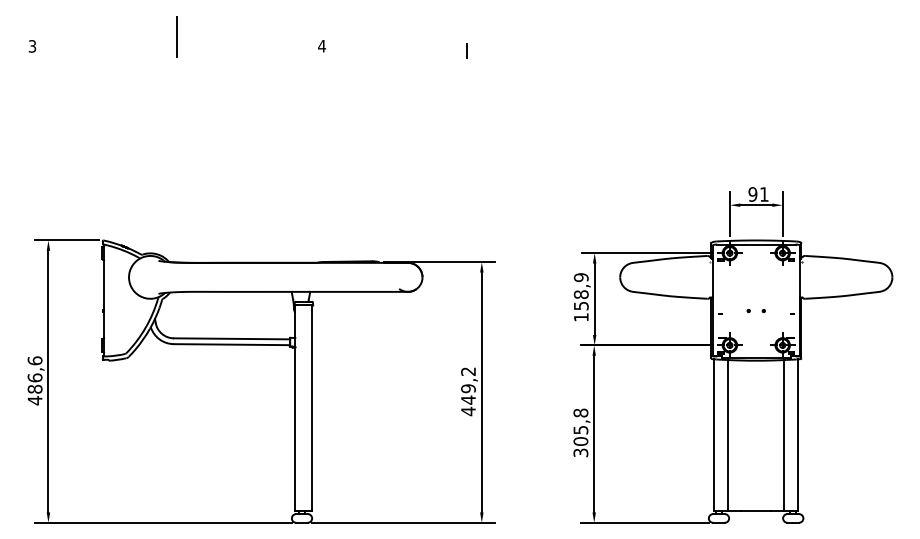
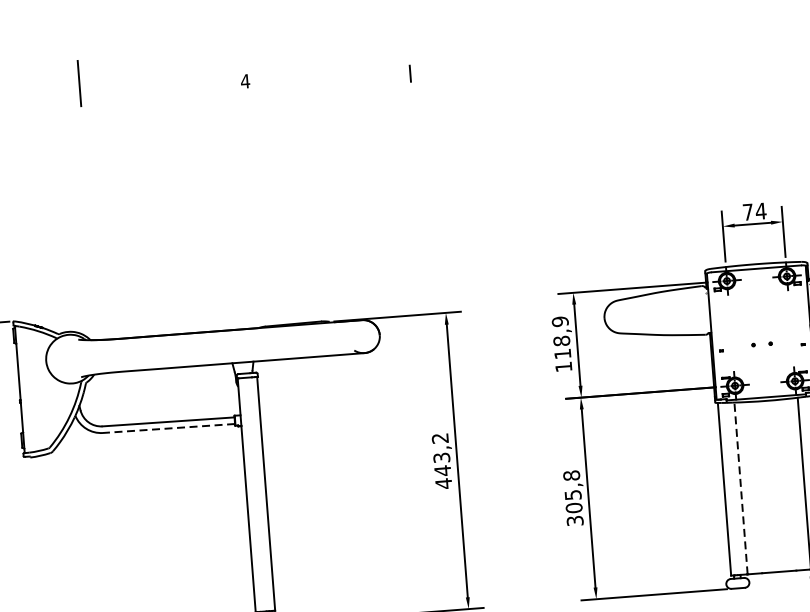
text: (758, 194) -> (754, 211), 91 -> 74
text: (581, 306) -> (563, 354), 158,9 -> 118,9
line: (231, 344) -> (168, 428), solid -> dashed
text: (468, 388) -> (441, 457), 449,2 -> 443,2
line: (728, 435) -> (741, 488), solid -> dashed

